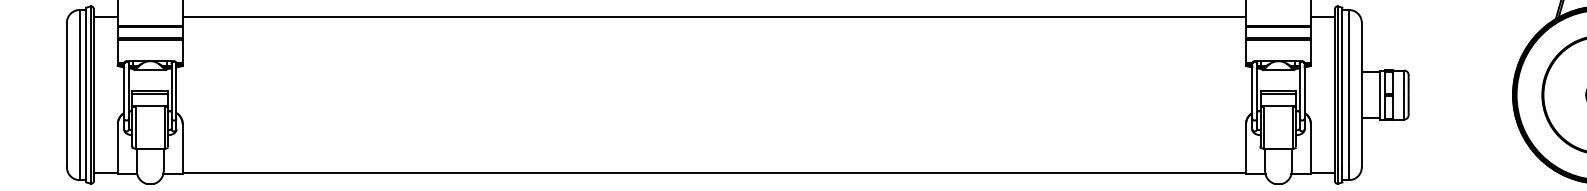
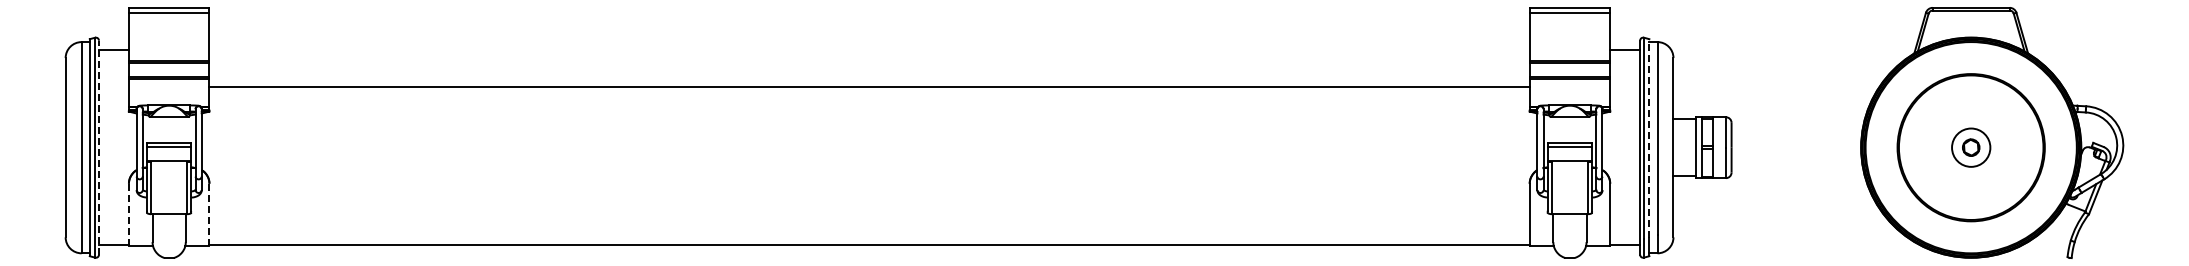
line: (714, 16) -> (869, 87), moved
line: (1342, 86) -> (1649, 137), solid -> dashed
line: (94, 94) -> (99, 147), solid -> dashed
line: (117, 149) -> (128, 215), solid -> dashed
line: (182, 149) -> (209, 215), solid -> dashed

